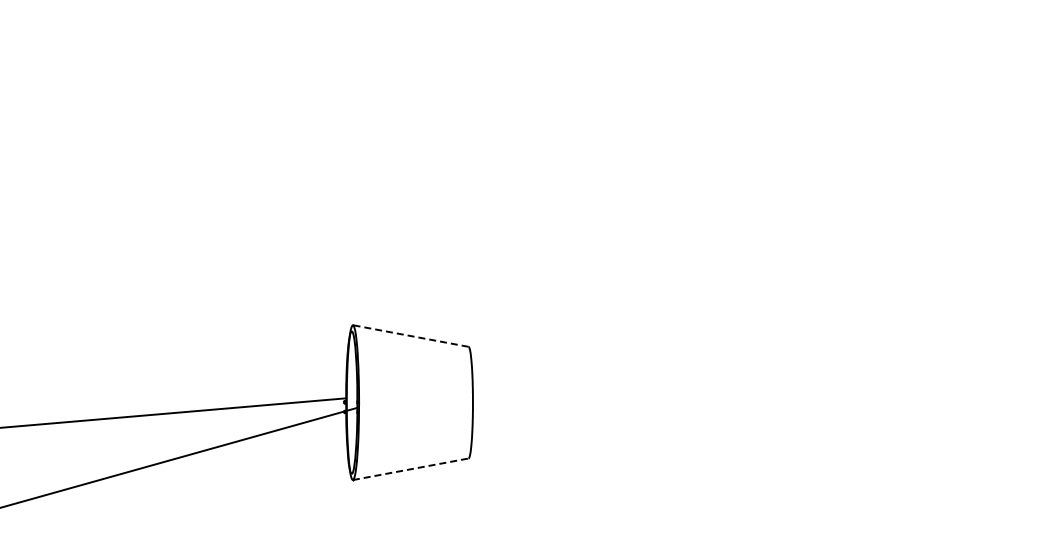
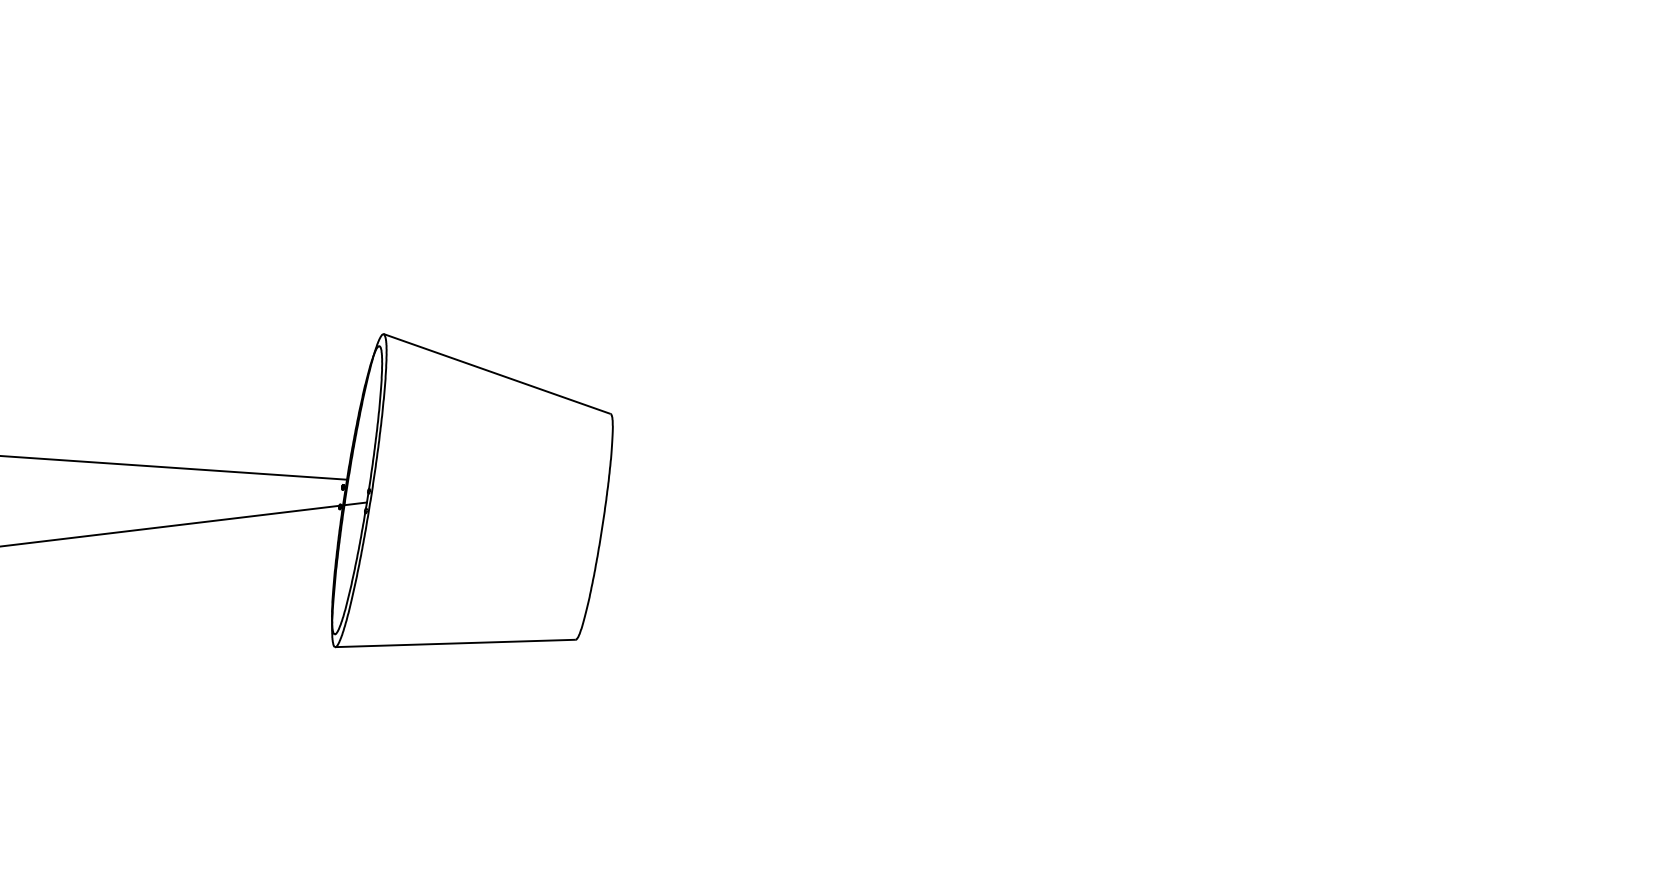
line: (409, 335) -> (494, 372), dashed -> solid
line: (409, 469) -> (452, 643), dashed -> solid

